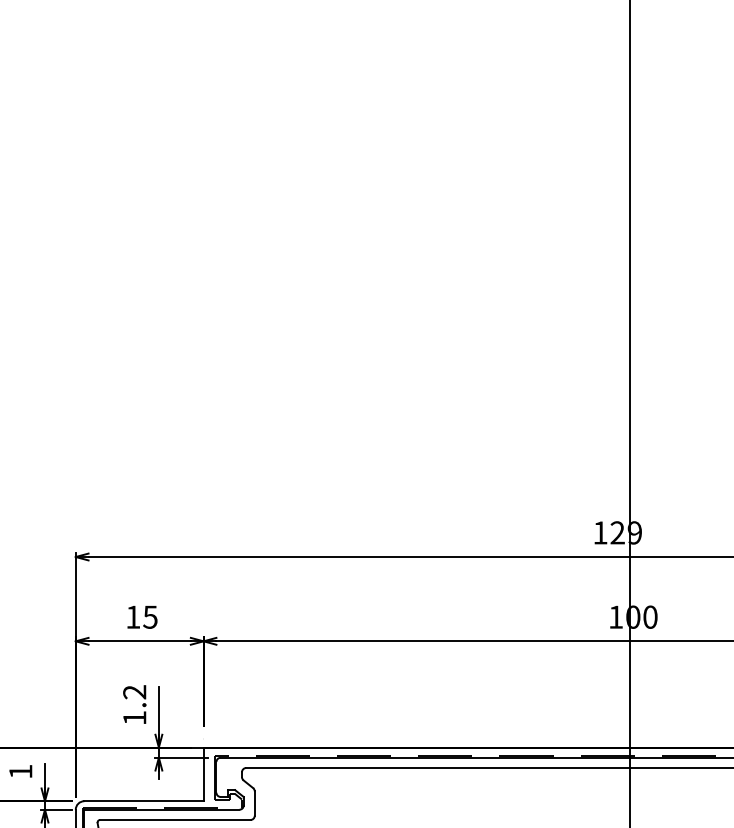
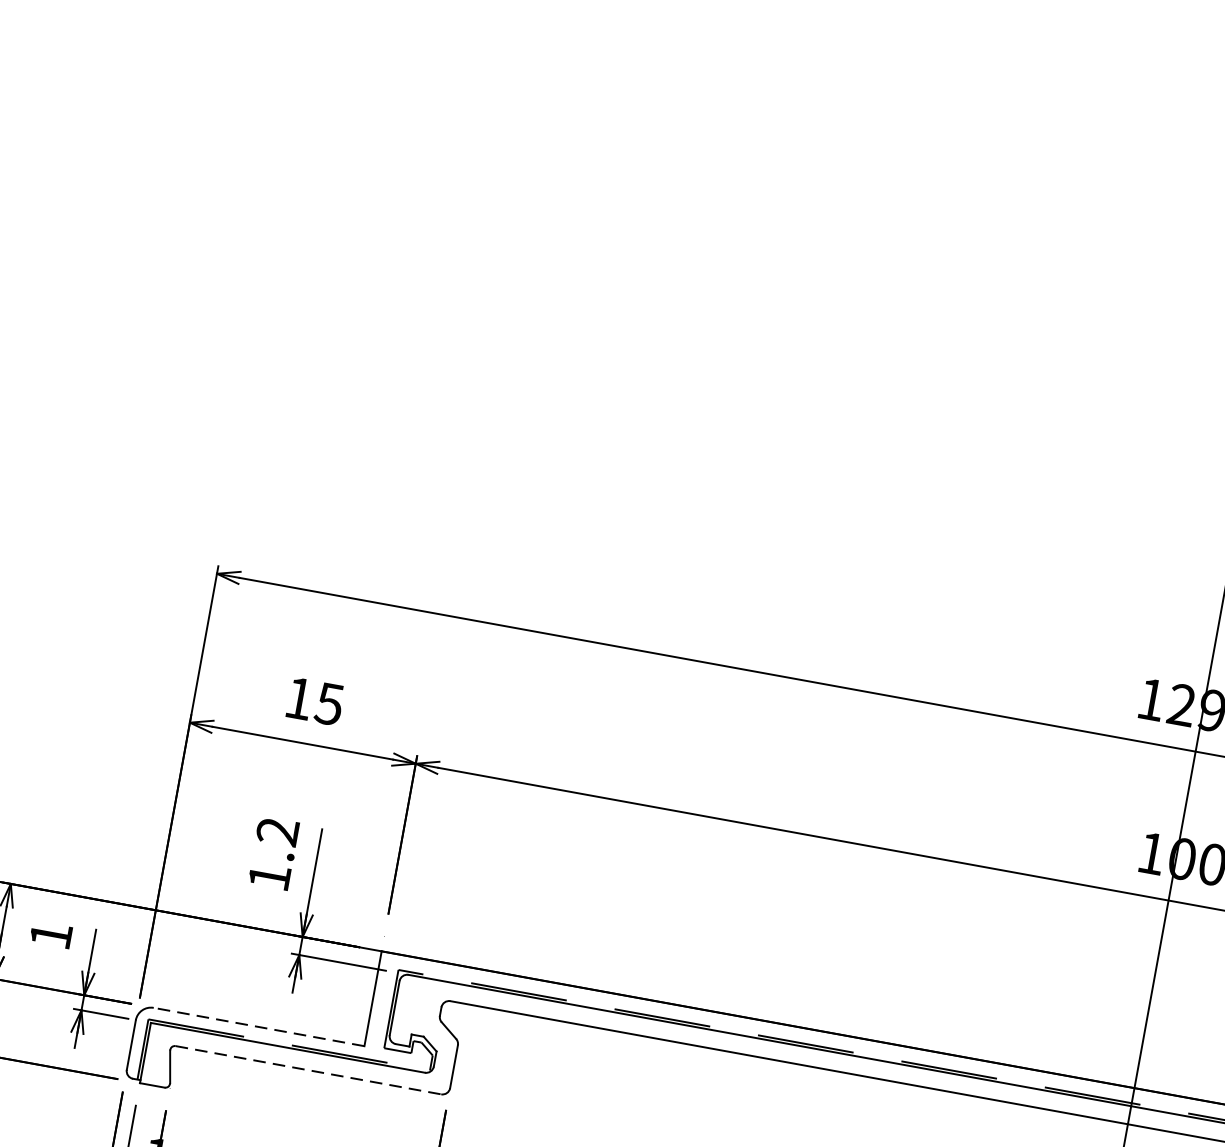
line: (143, 801) -> (258, 1027), solid -> dashed
line: (175, 819) -> (308, 1069), solid -> dashed

